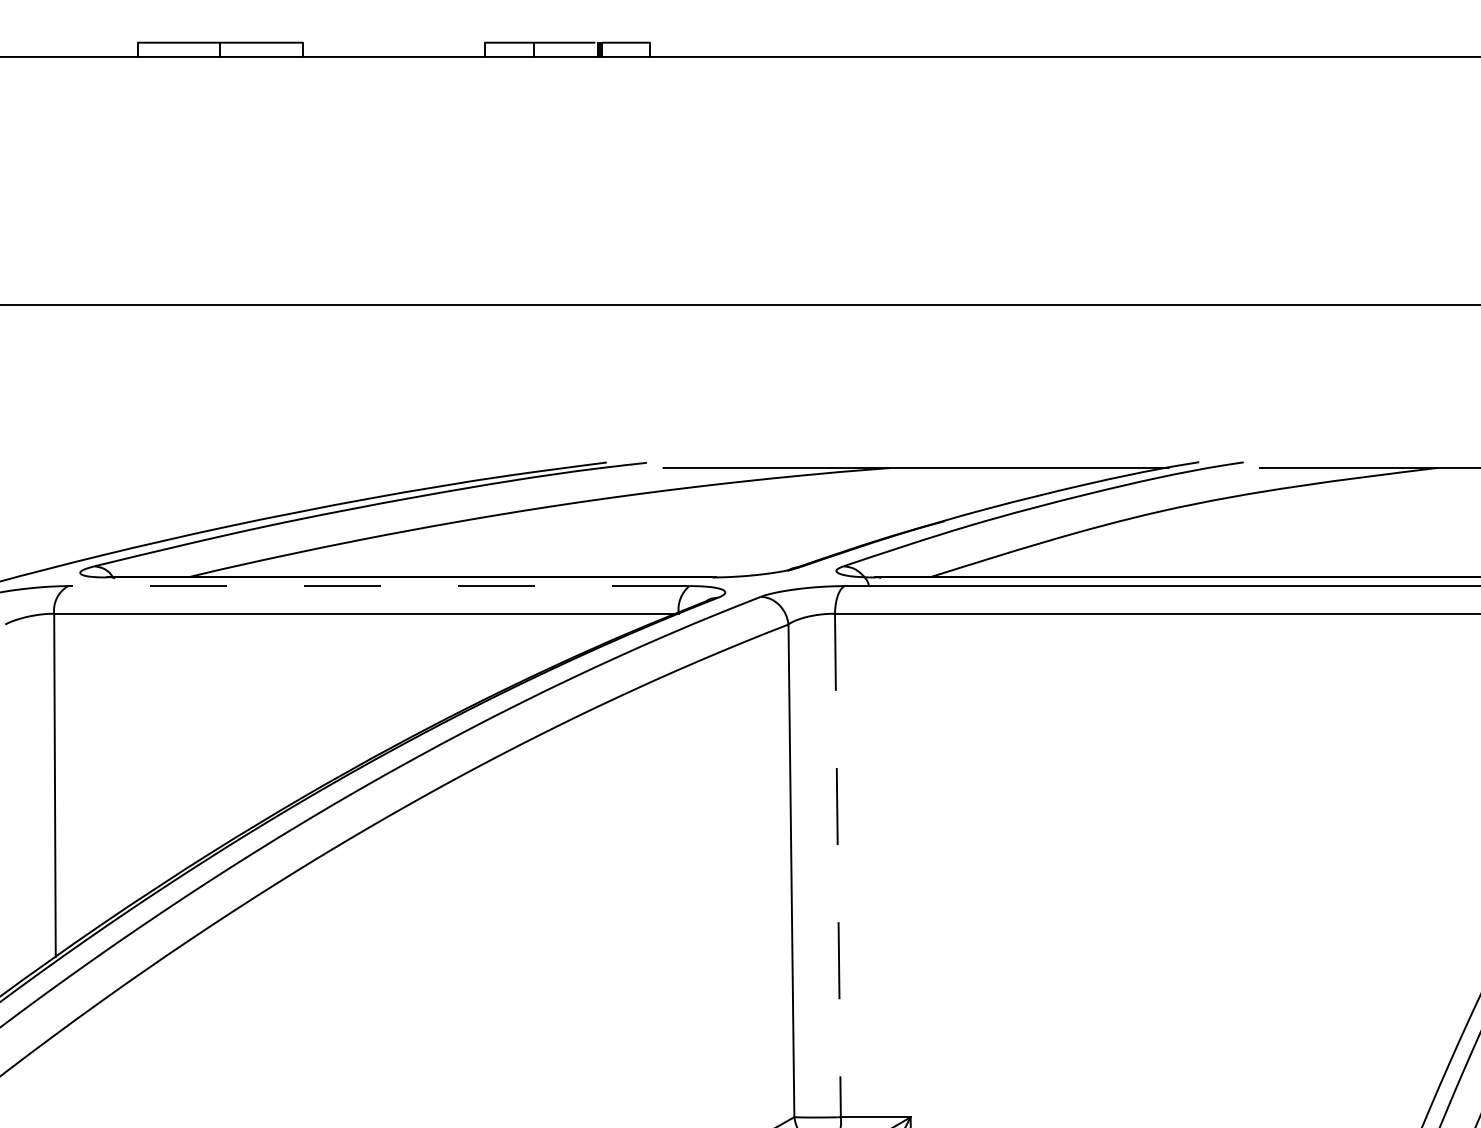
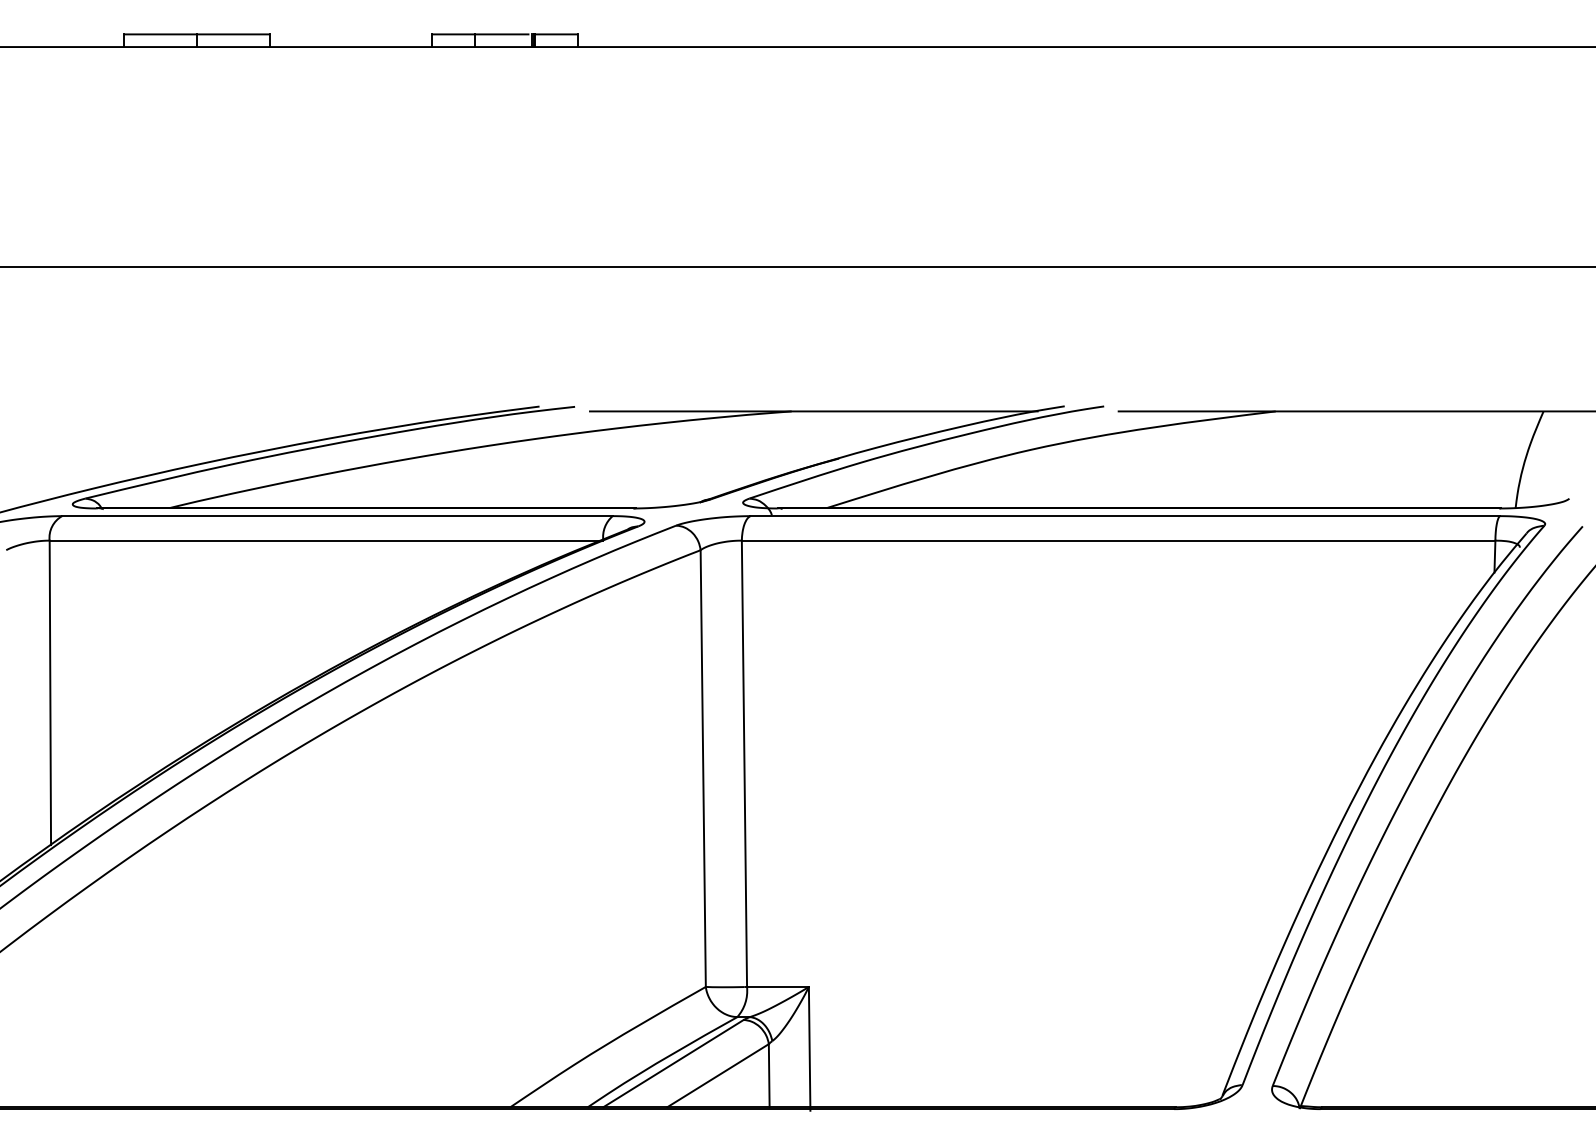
line: (377, 586) -> (336, 516), dashed -> solid
line: (837, 866) -> (744, 764), dashed -> solid

